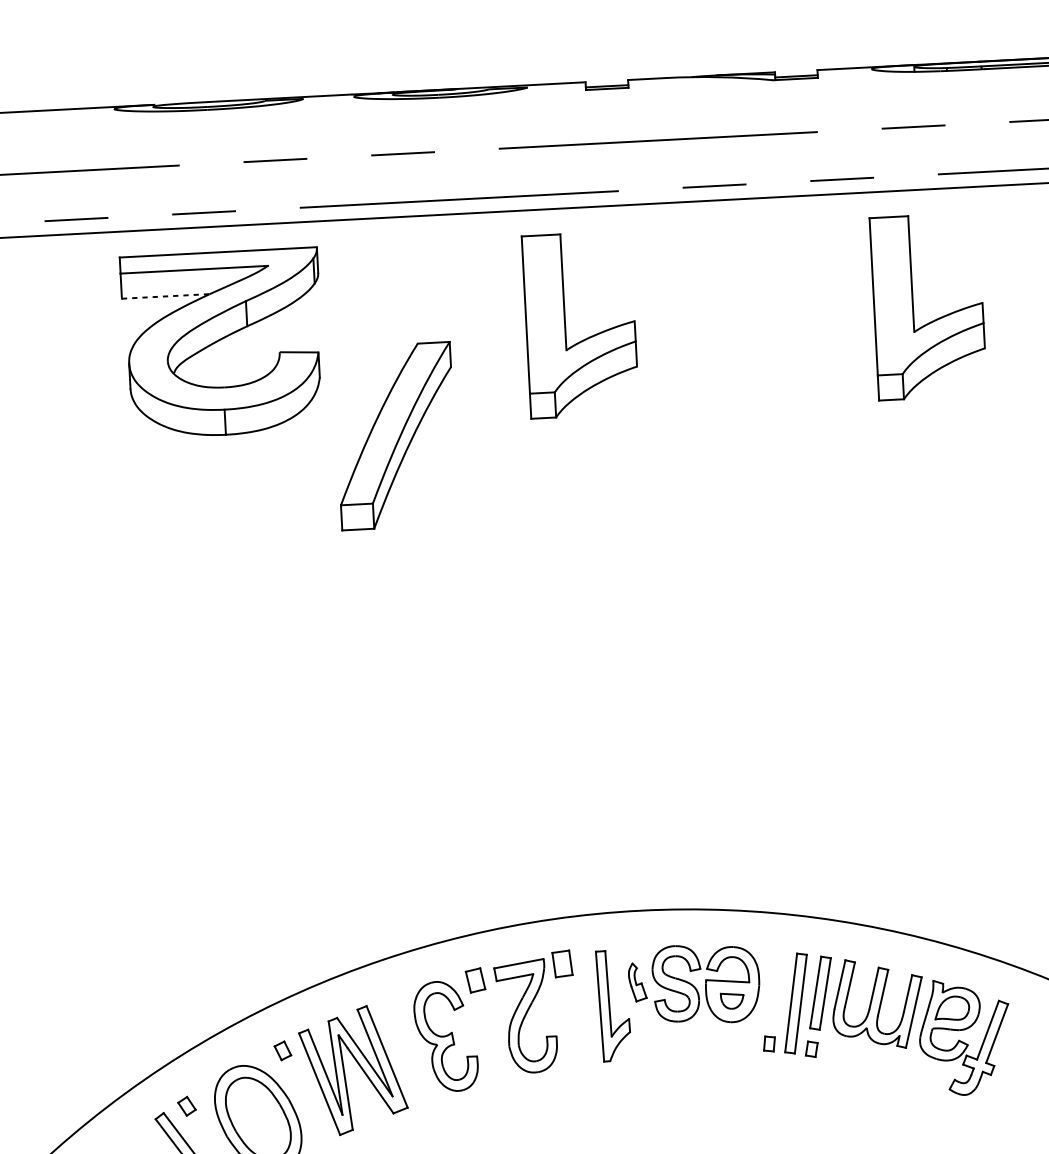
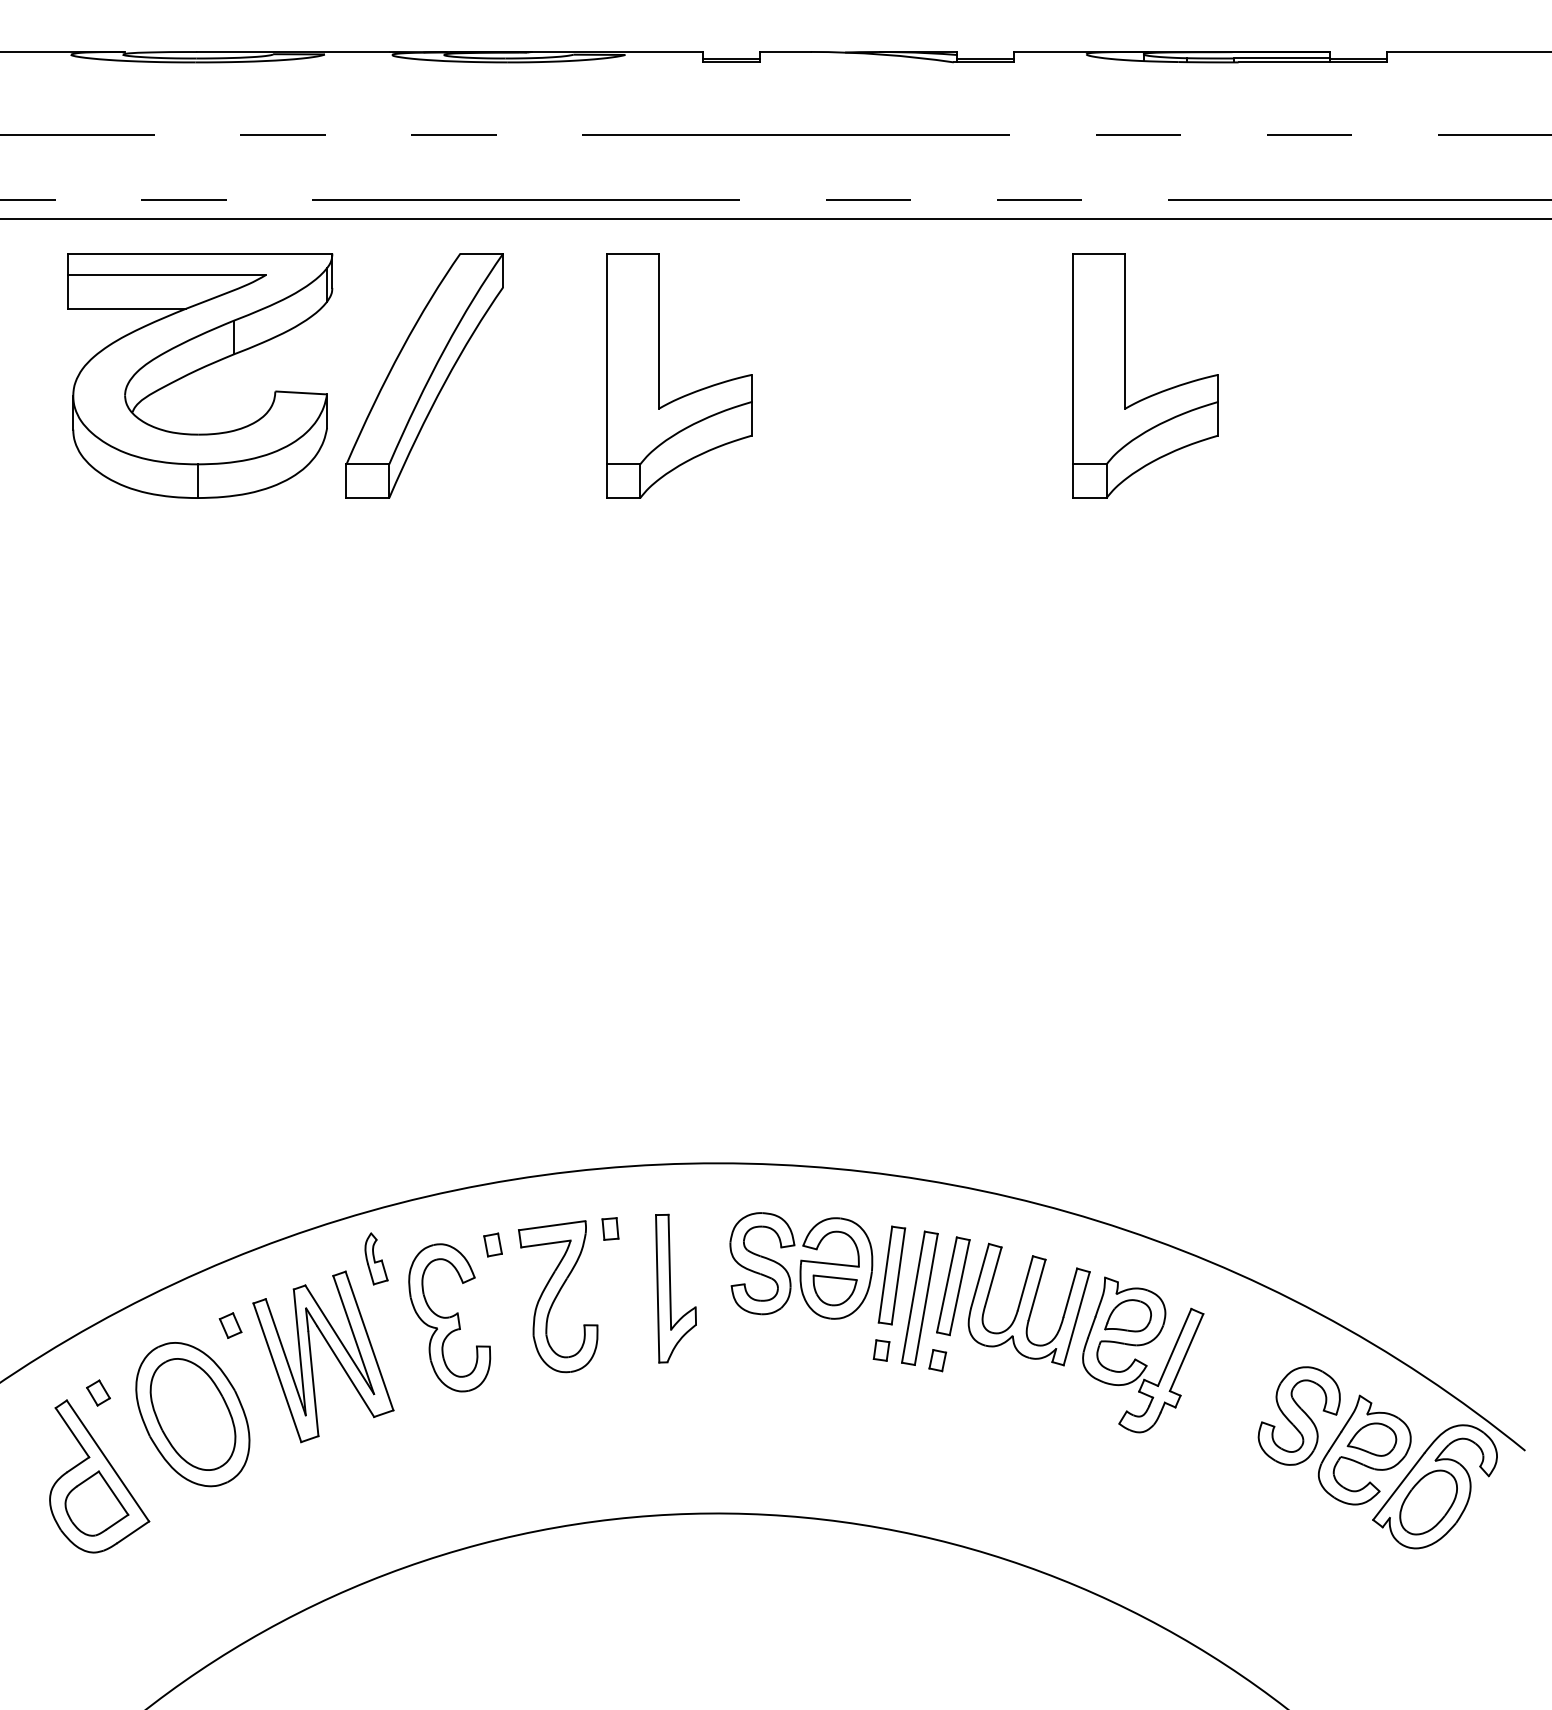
line: (165, 296) -> (126, 308), dashed -> solid
part: (395, 435) -> (424, 375), moved
part: (562, 963) -> (610, 1228), size x0.62
part: (475, 980) -> (492, 1244), size x0.71
part: (637, 982) -> (376, 1258), moved
part: (773, 987) -> (891, 1275), added
part: (732, 1001) -> (834, 1290), size x1.43

